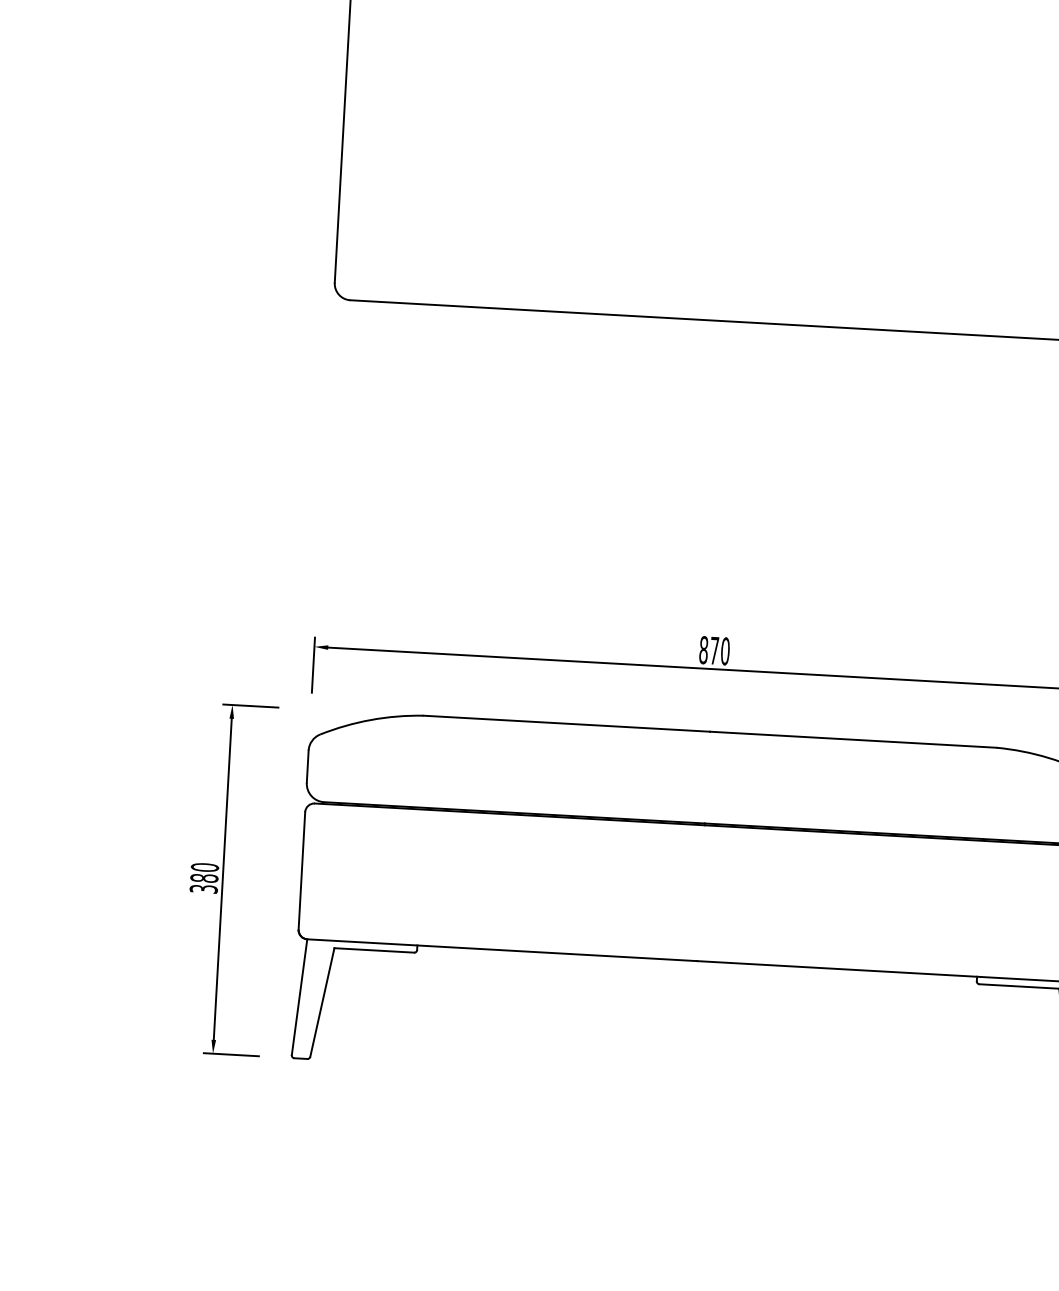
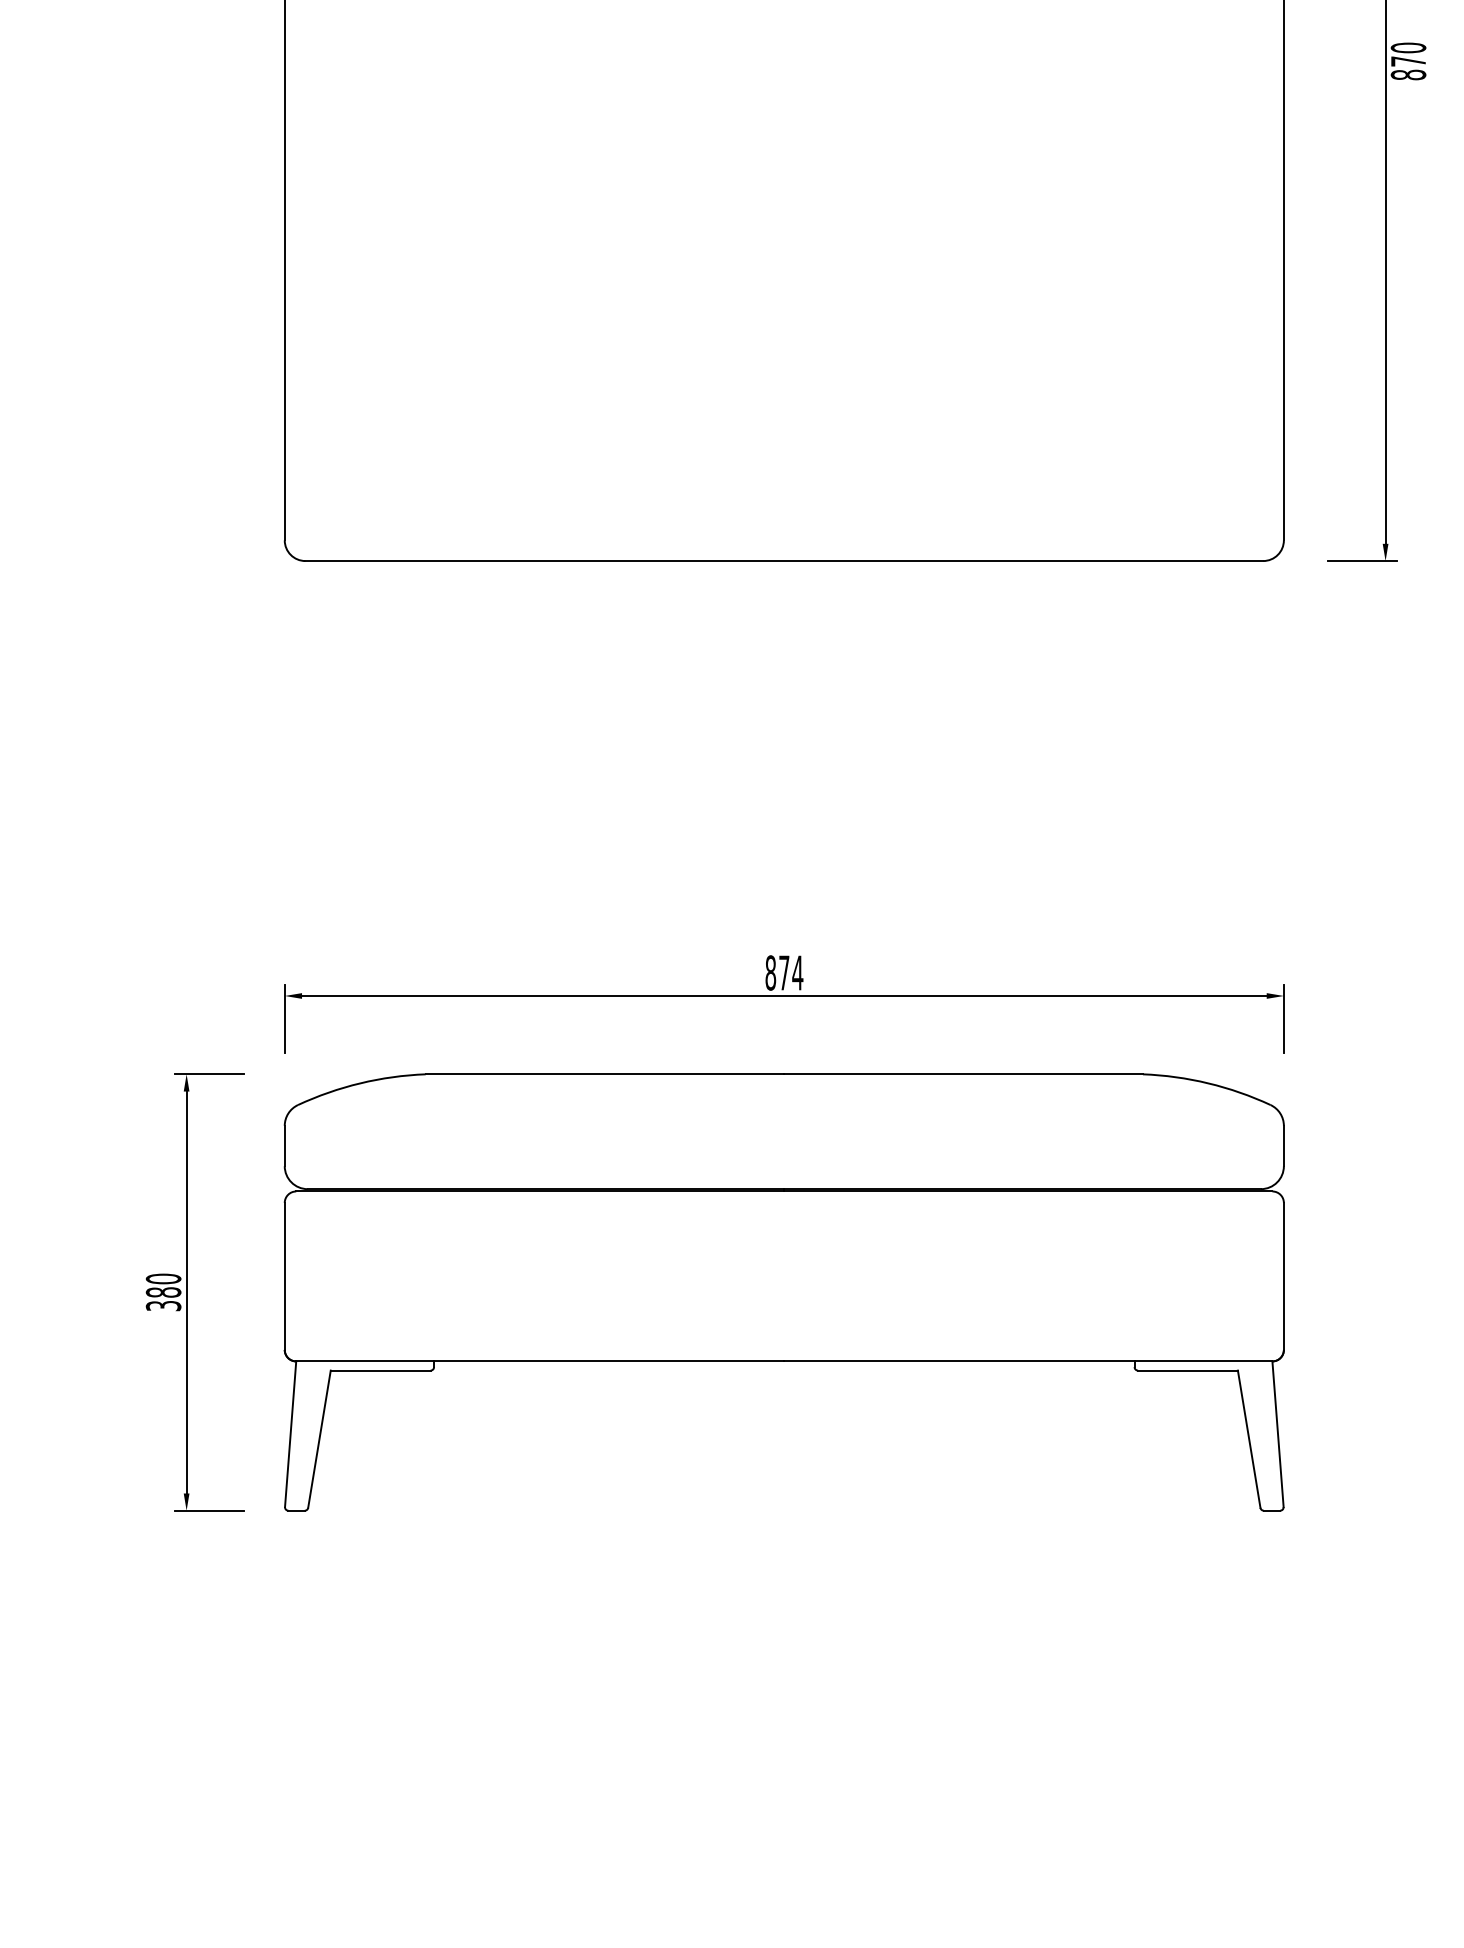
text: (725, 650) -> (797, 972), 870 -> 874

